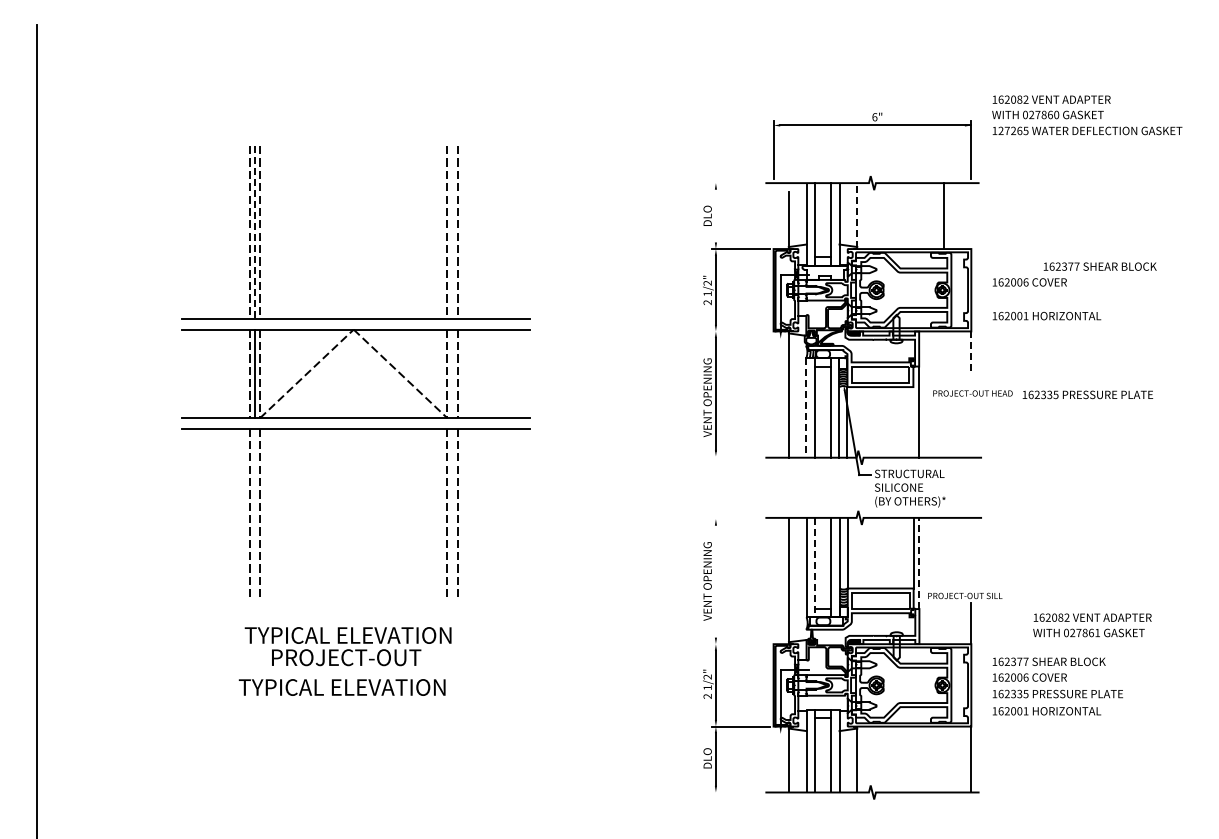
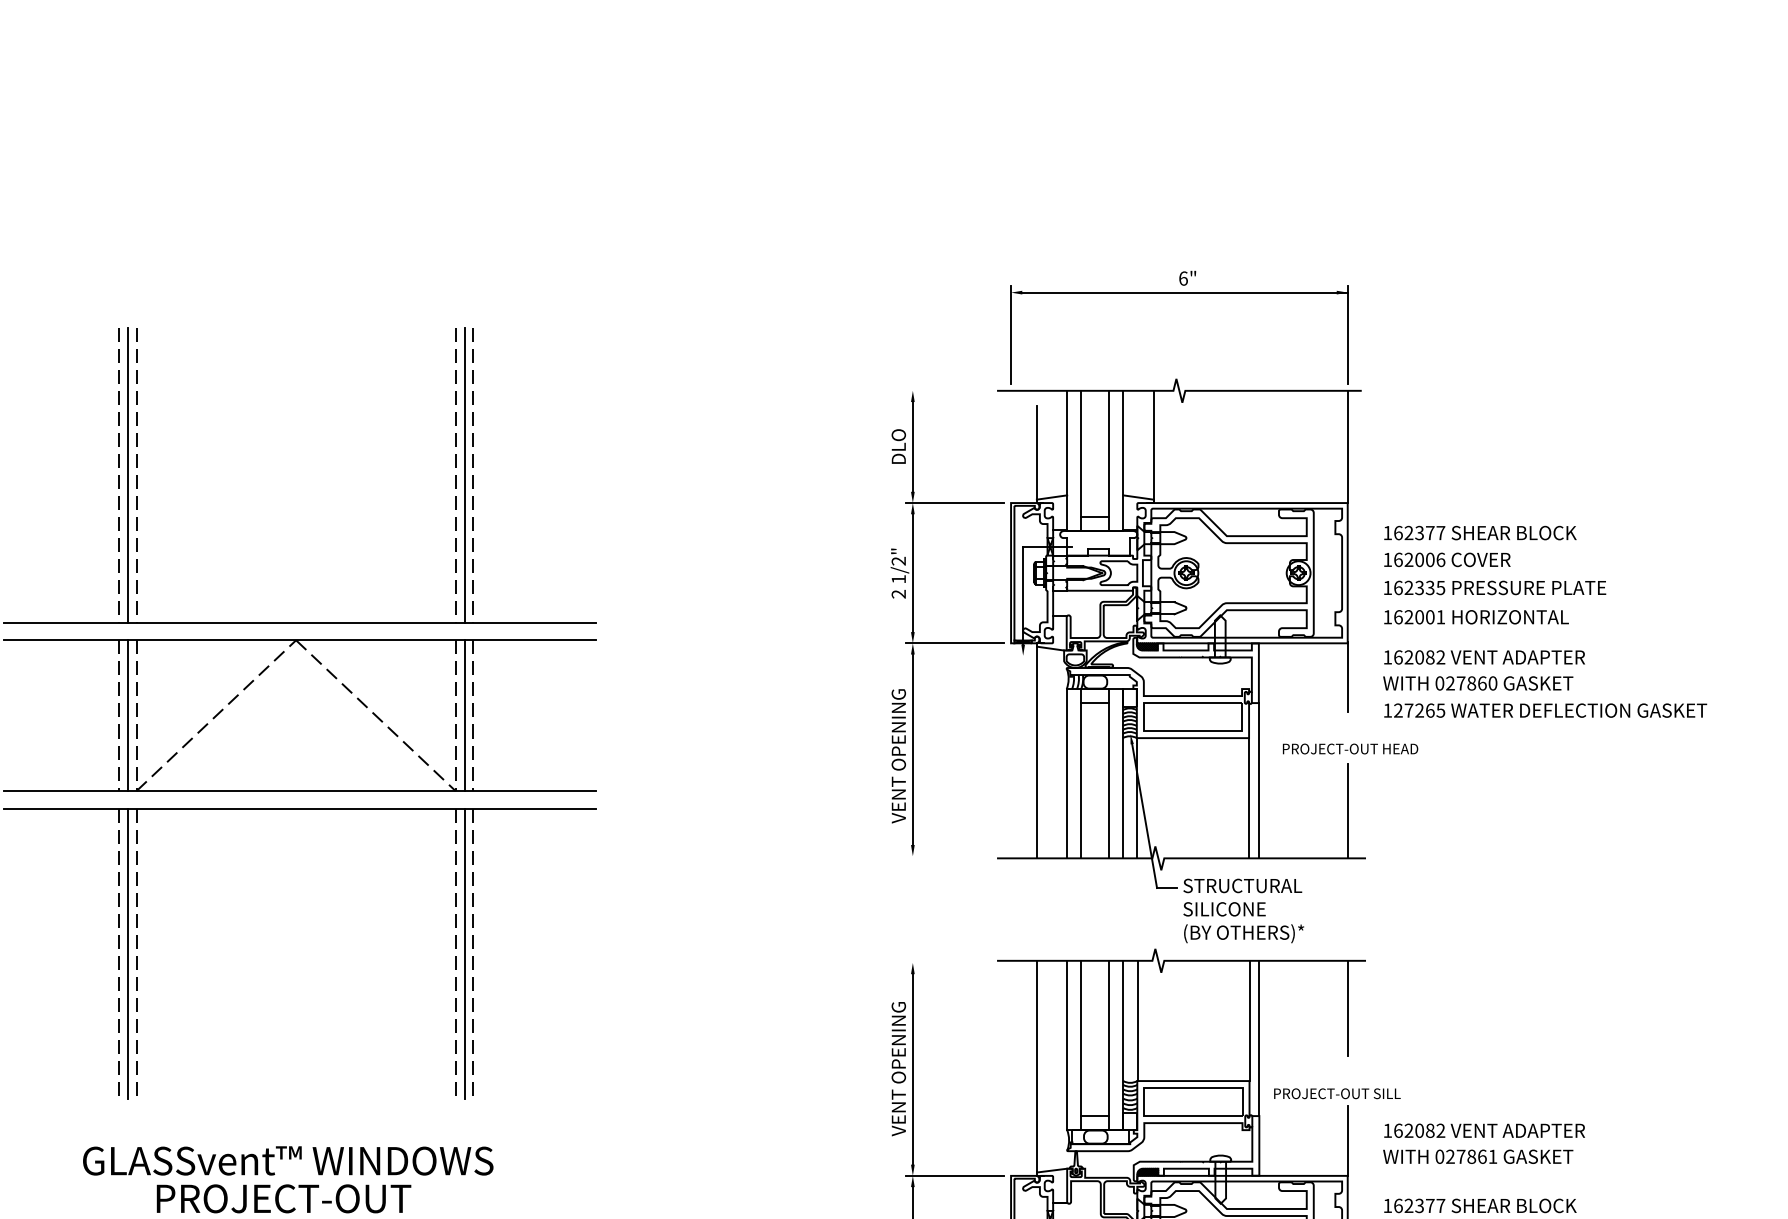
text: (1087, 115) -> (1545, 684), moved
line: (857, 214) -> (1153, 444), dashed -> solid
line: (715, 215) -> (912, 445), added
line: (944, 216) -> (1348, 447), moved
line: (255, 232) -> (128, 474), dashed -> solid
line: (452, 232) -> (464, 474), added
text: (1099, 266) -> (1479, 532), moved
line: (740, 331) -> (954, 643), added
line: (971, 352) -> (1348, 679), dashed -> solid
line: (452, 373) -> (464, 714), added
text: (1087, 394) -> (1494, 587), moved
line: (806, 407) -> (1067, 772), dashed -> solid
line: (913, 422) -> (1249, 798), added
line: (971, 429) -> (1348, 810), added
line: (255, 513) -> (128, 953), added
line: (452, 513) -> (464, 953), added
line: (971, 545) -> (1348, 1007), added
line: (919, 563) -> (1259, 1038), dashed -> solid
line: (814, 567) -> (1080, 1045), dashed -> solid
line: (715, 581) -> (912, 1069), added
text: (1092, 625) -> (1484, 1144), moved
text: (348, 634) -> (287, 1159), TYPICAL ELEVATION -> GLASSvent™ WINDOWS
line: (740, 644) -> (954, 1176), added

